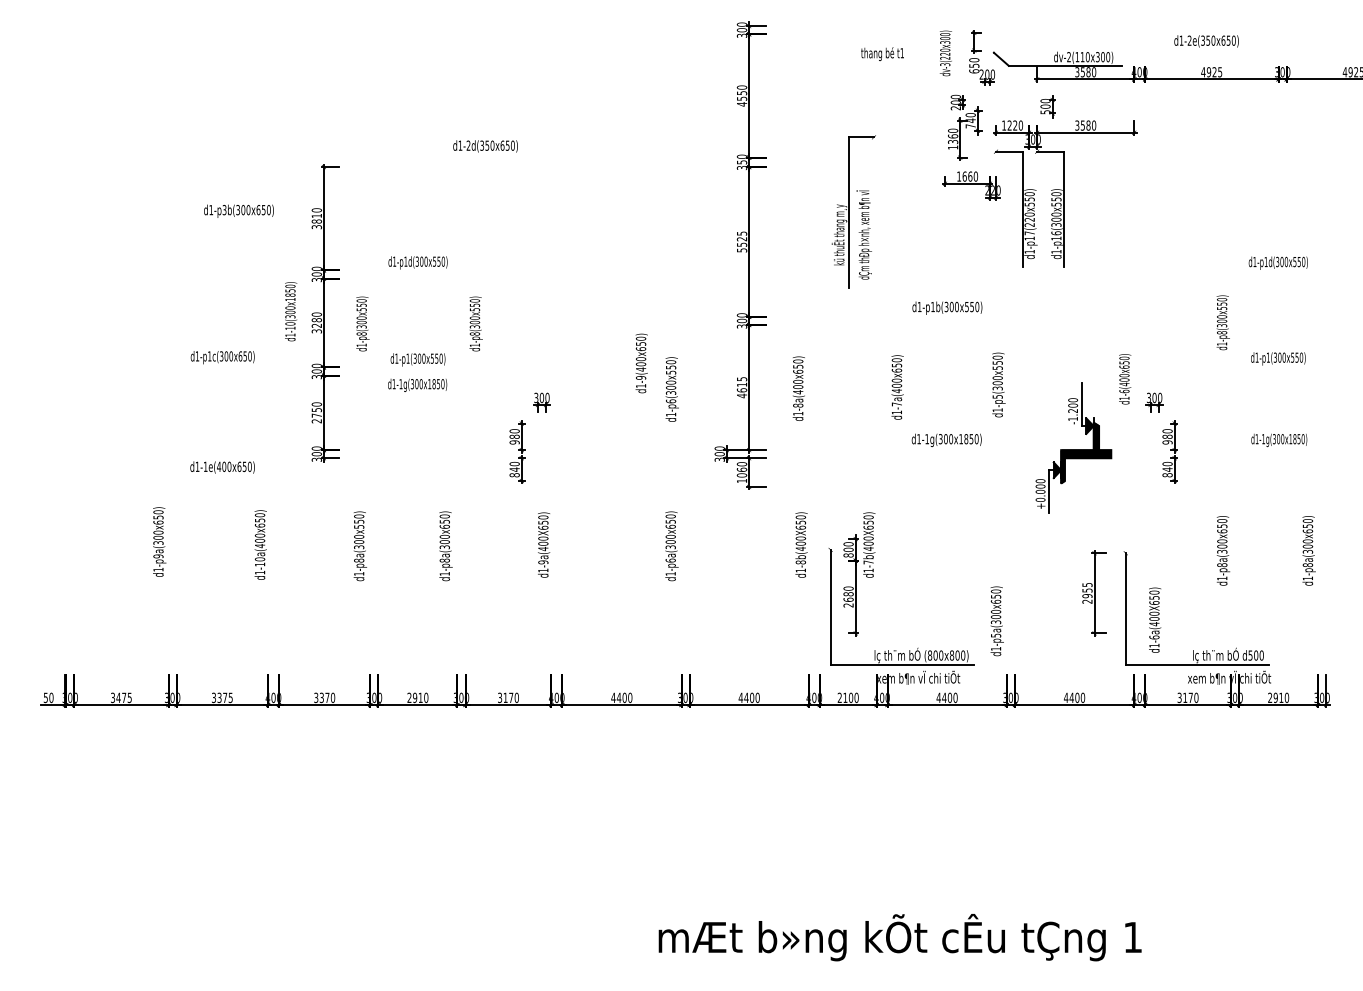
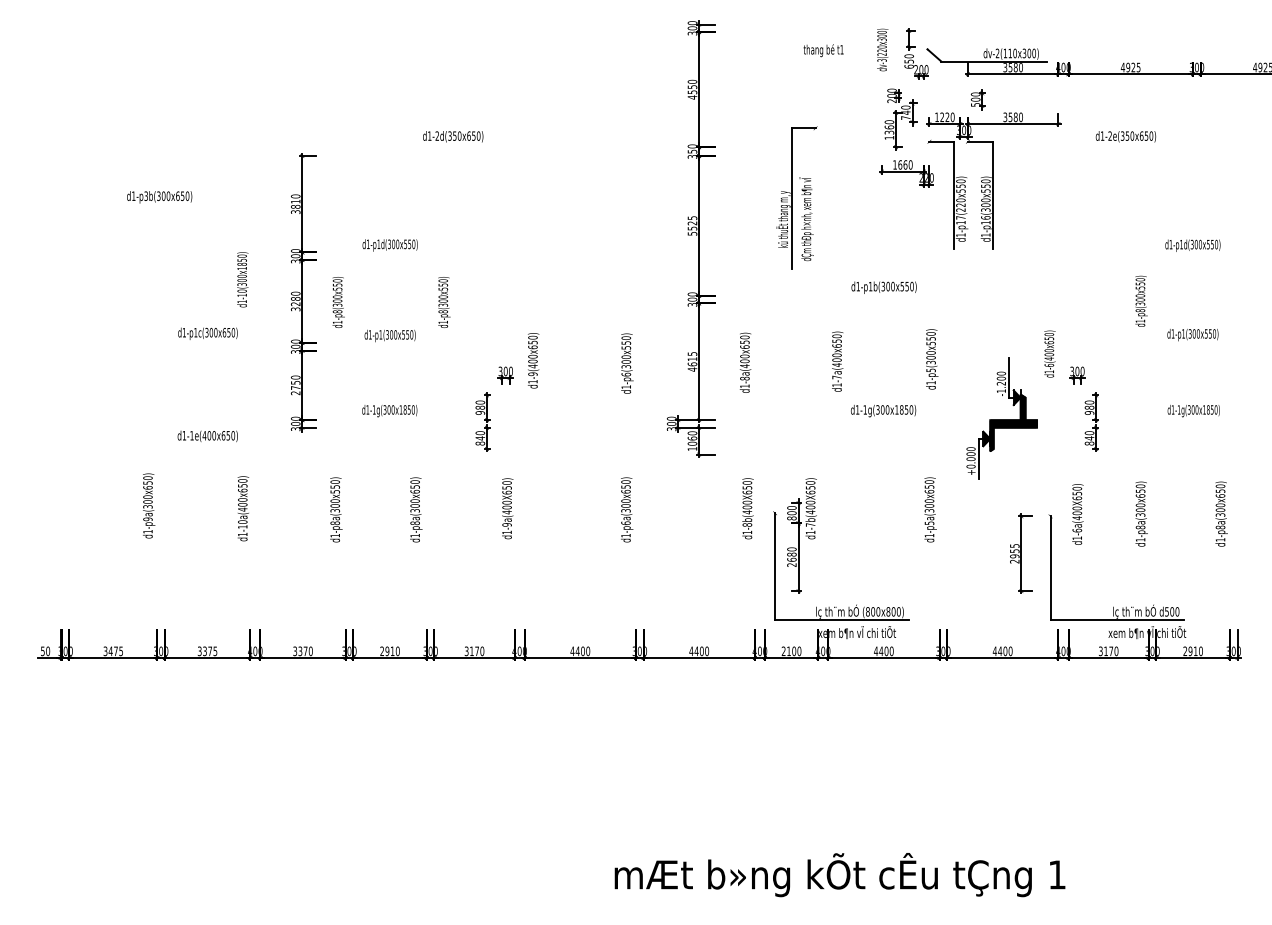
text: (1206, 41) -> (1125, 136), moved
text: (238, 210) -> (159, 196), moved
text: (291, 311) -> (243, 279), moved
text: (641, 363) -> (533, 360), moved
text: (417, 384) -> (389, 410), moved
text: (1155, 619) -> (1078, 513), moved
text: (996, 621) -> (929, 510), moved

